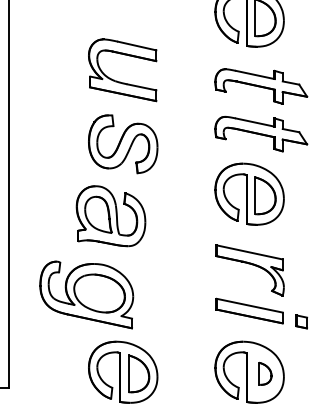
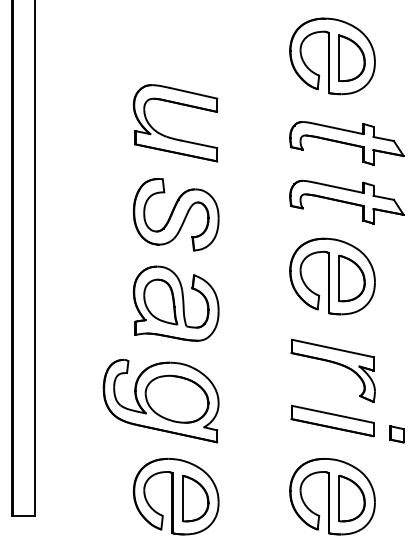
part: (110, 216) -> (175, 303), moved
part: (86, 294) -> (160, 400), moved
part: (264, 373) -> (351, 498), size x1.67

